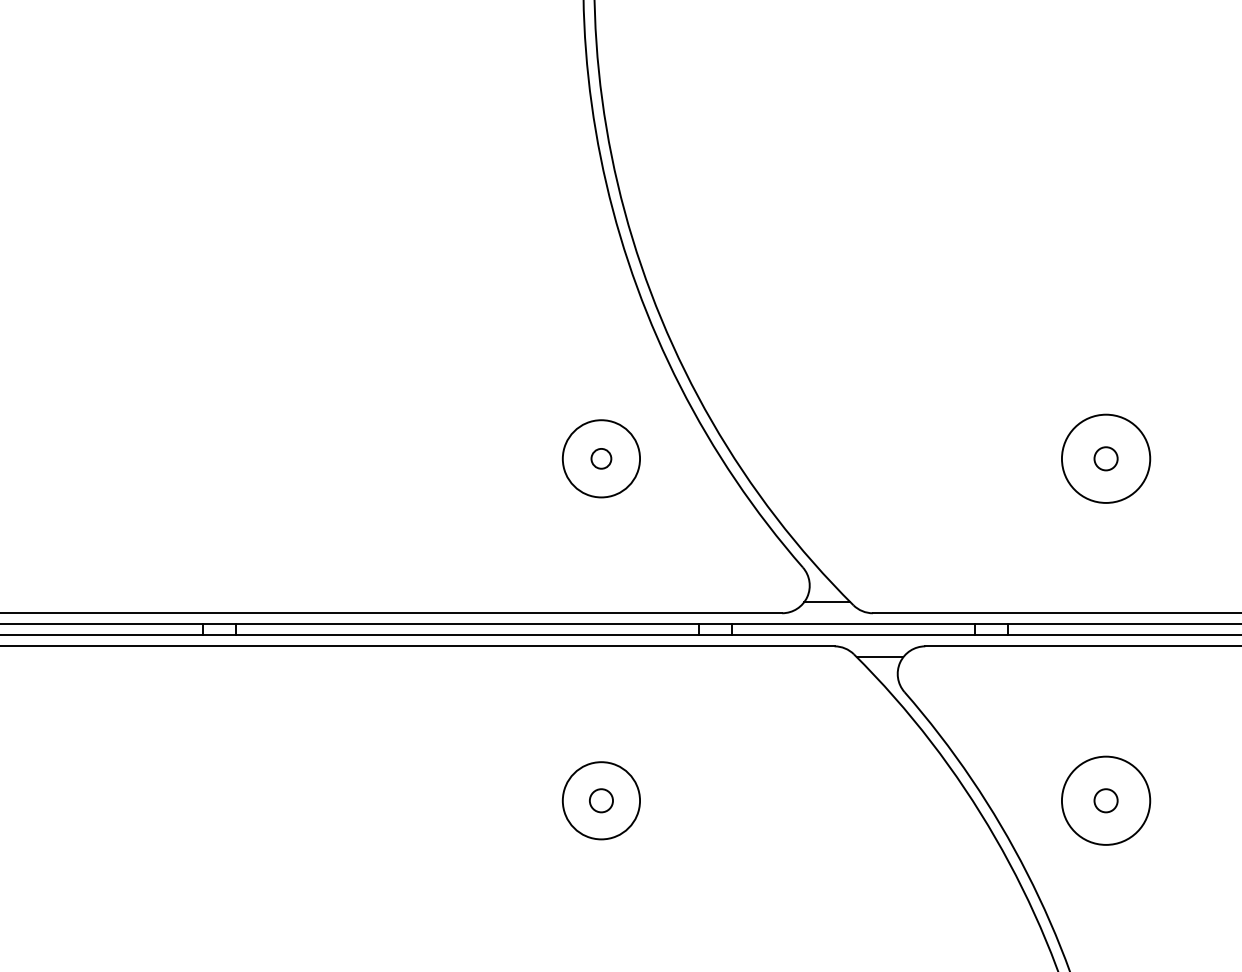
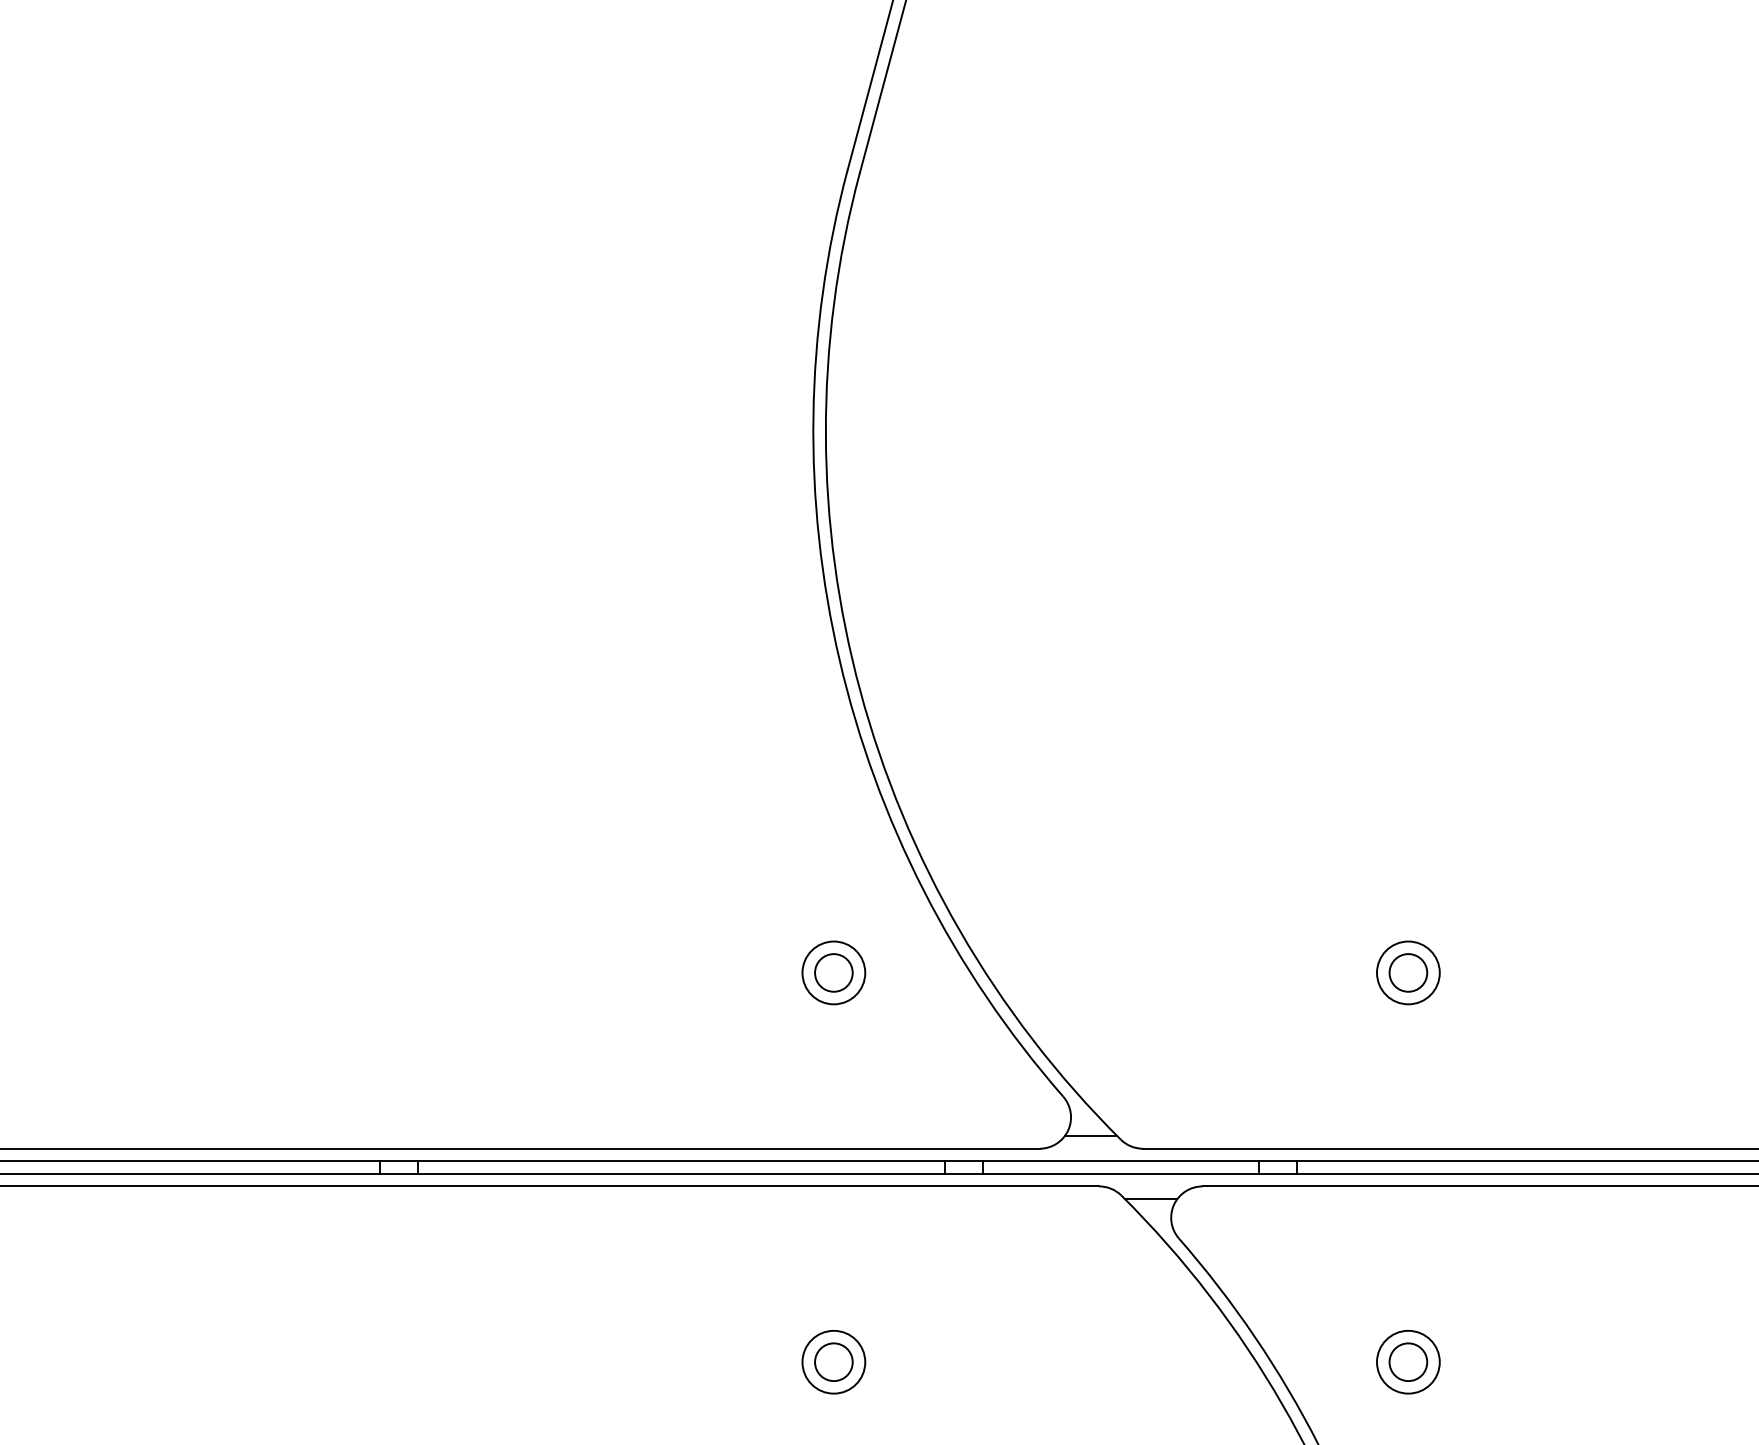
circle: (601, 458) -> (833, 972), size x0.71
circle: (601, 458) -> (833, 972), size x1.67
circle: (1106, 458) -> (1408, 972), size x0.62
circle: (1106, 458) -> (1408, 972), size x1.43
circle: (601, 800) -> (833, 1361), size x0.71
circle: (1106, 800) -> (1408, 1361), size x0.62
circle: (601, 801) -> (833, 1362), size x1.43
circle: (1106, 801) -> (1408, 1362), size x1.43

